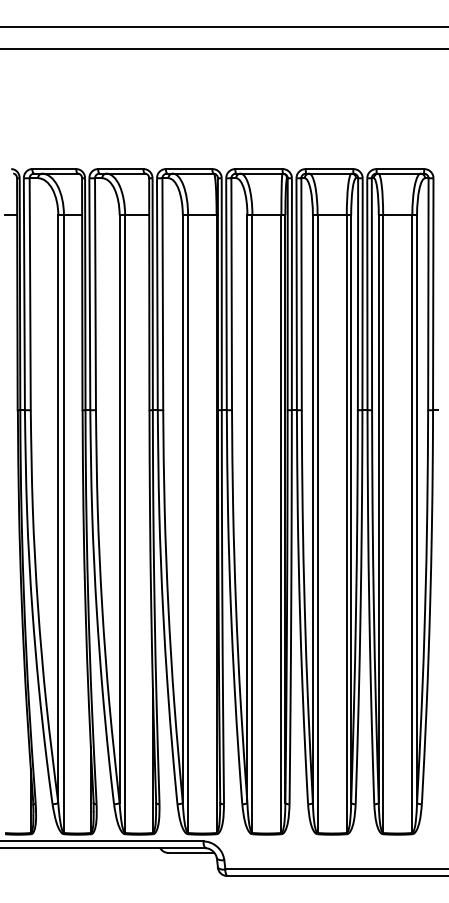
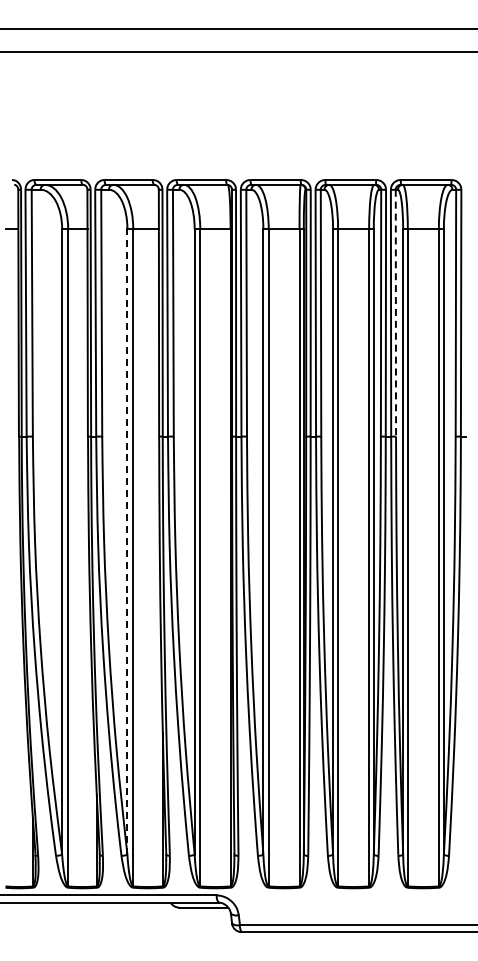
line: (371, 294) -> (395, 313), solid -> dashed
line: (119, 508) -> (127, 541), solid -> dashed

